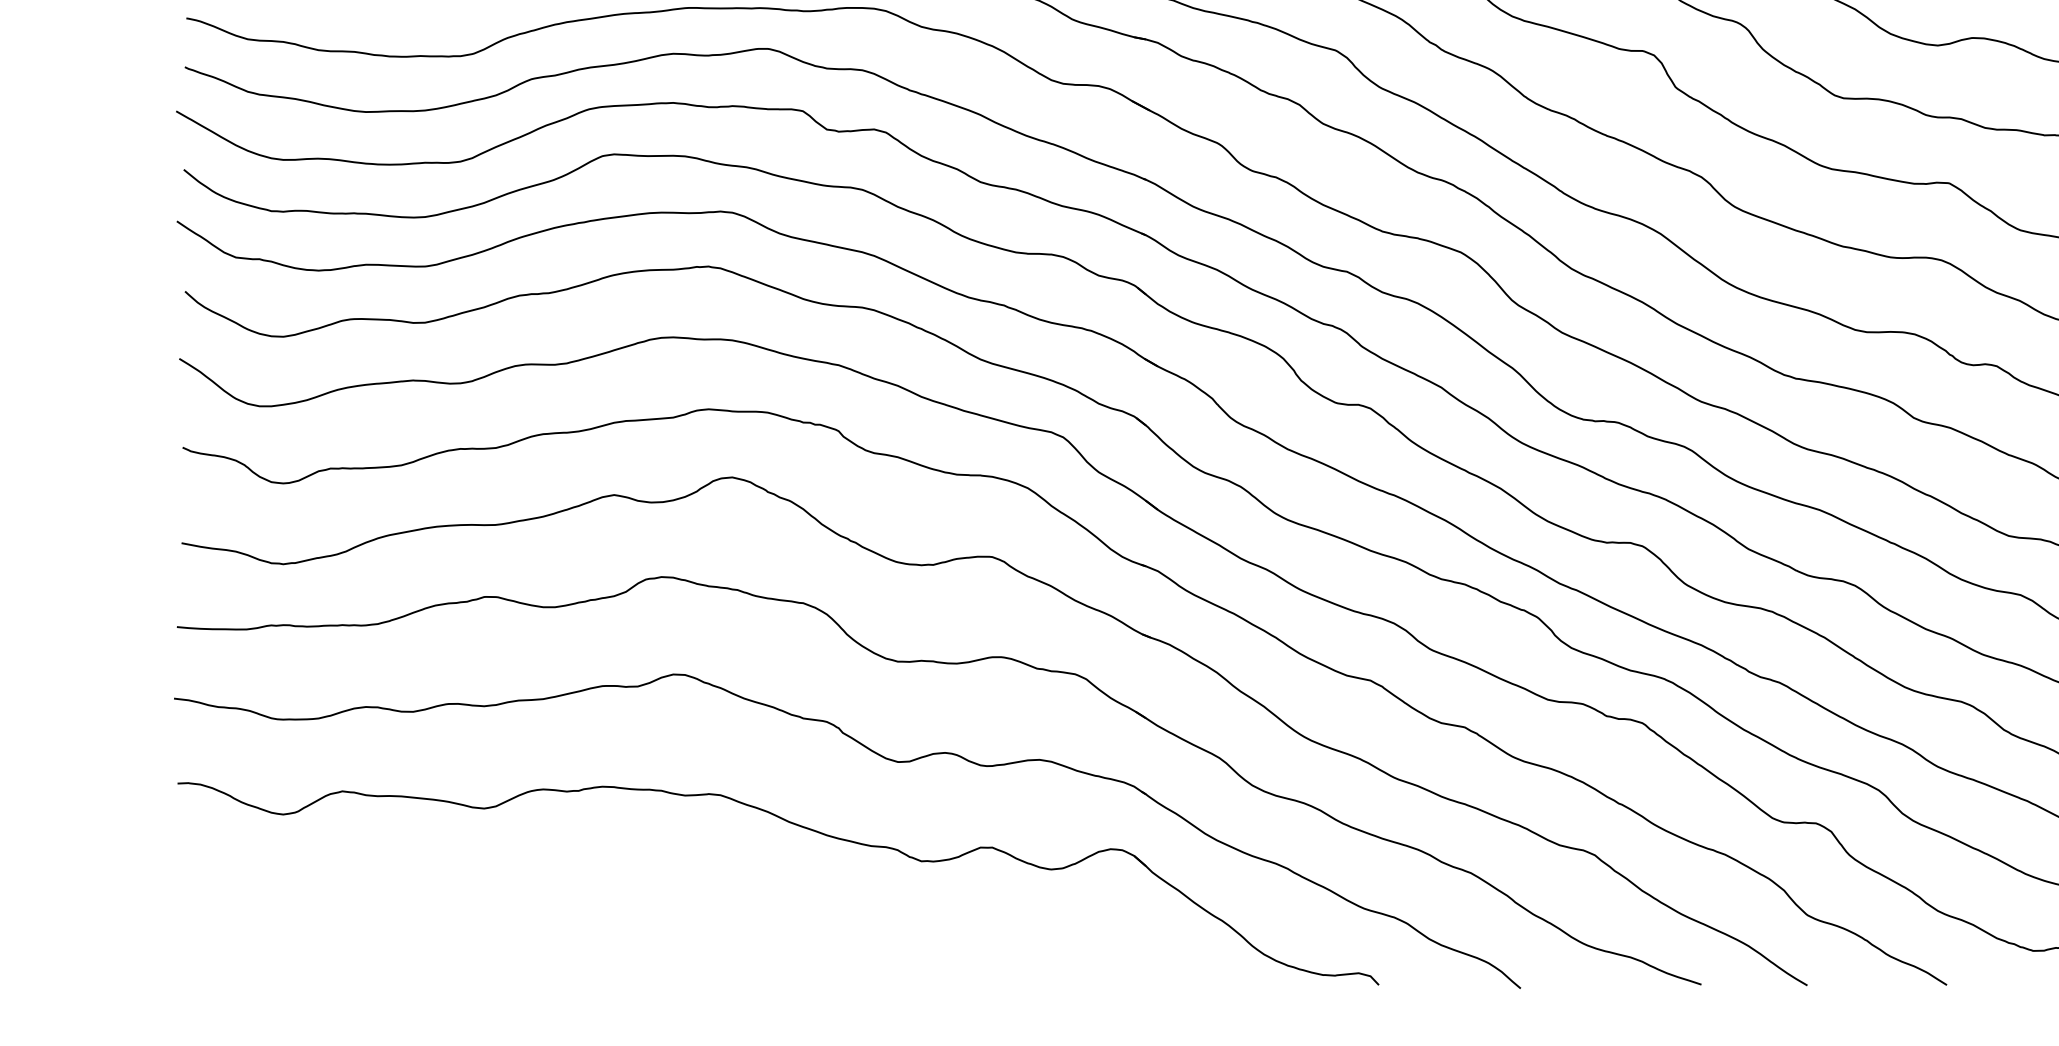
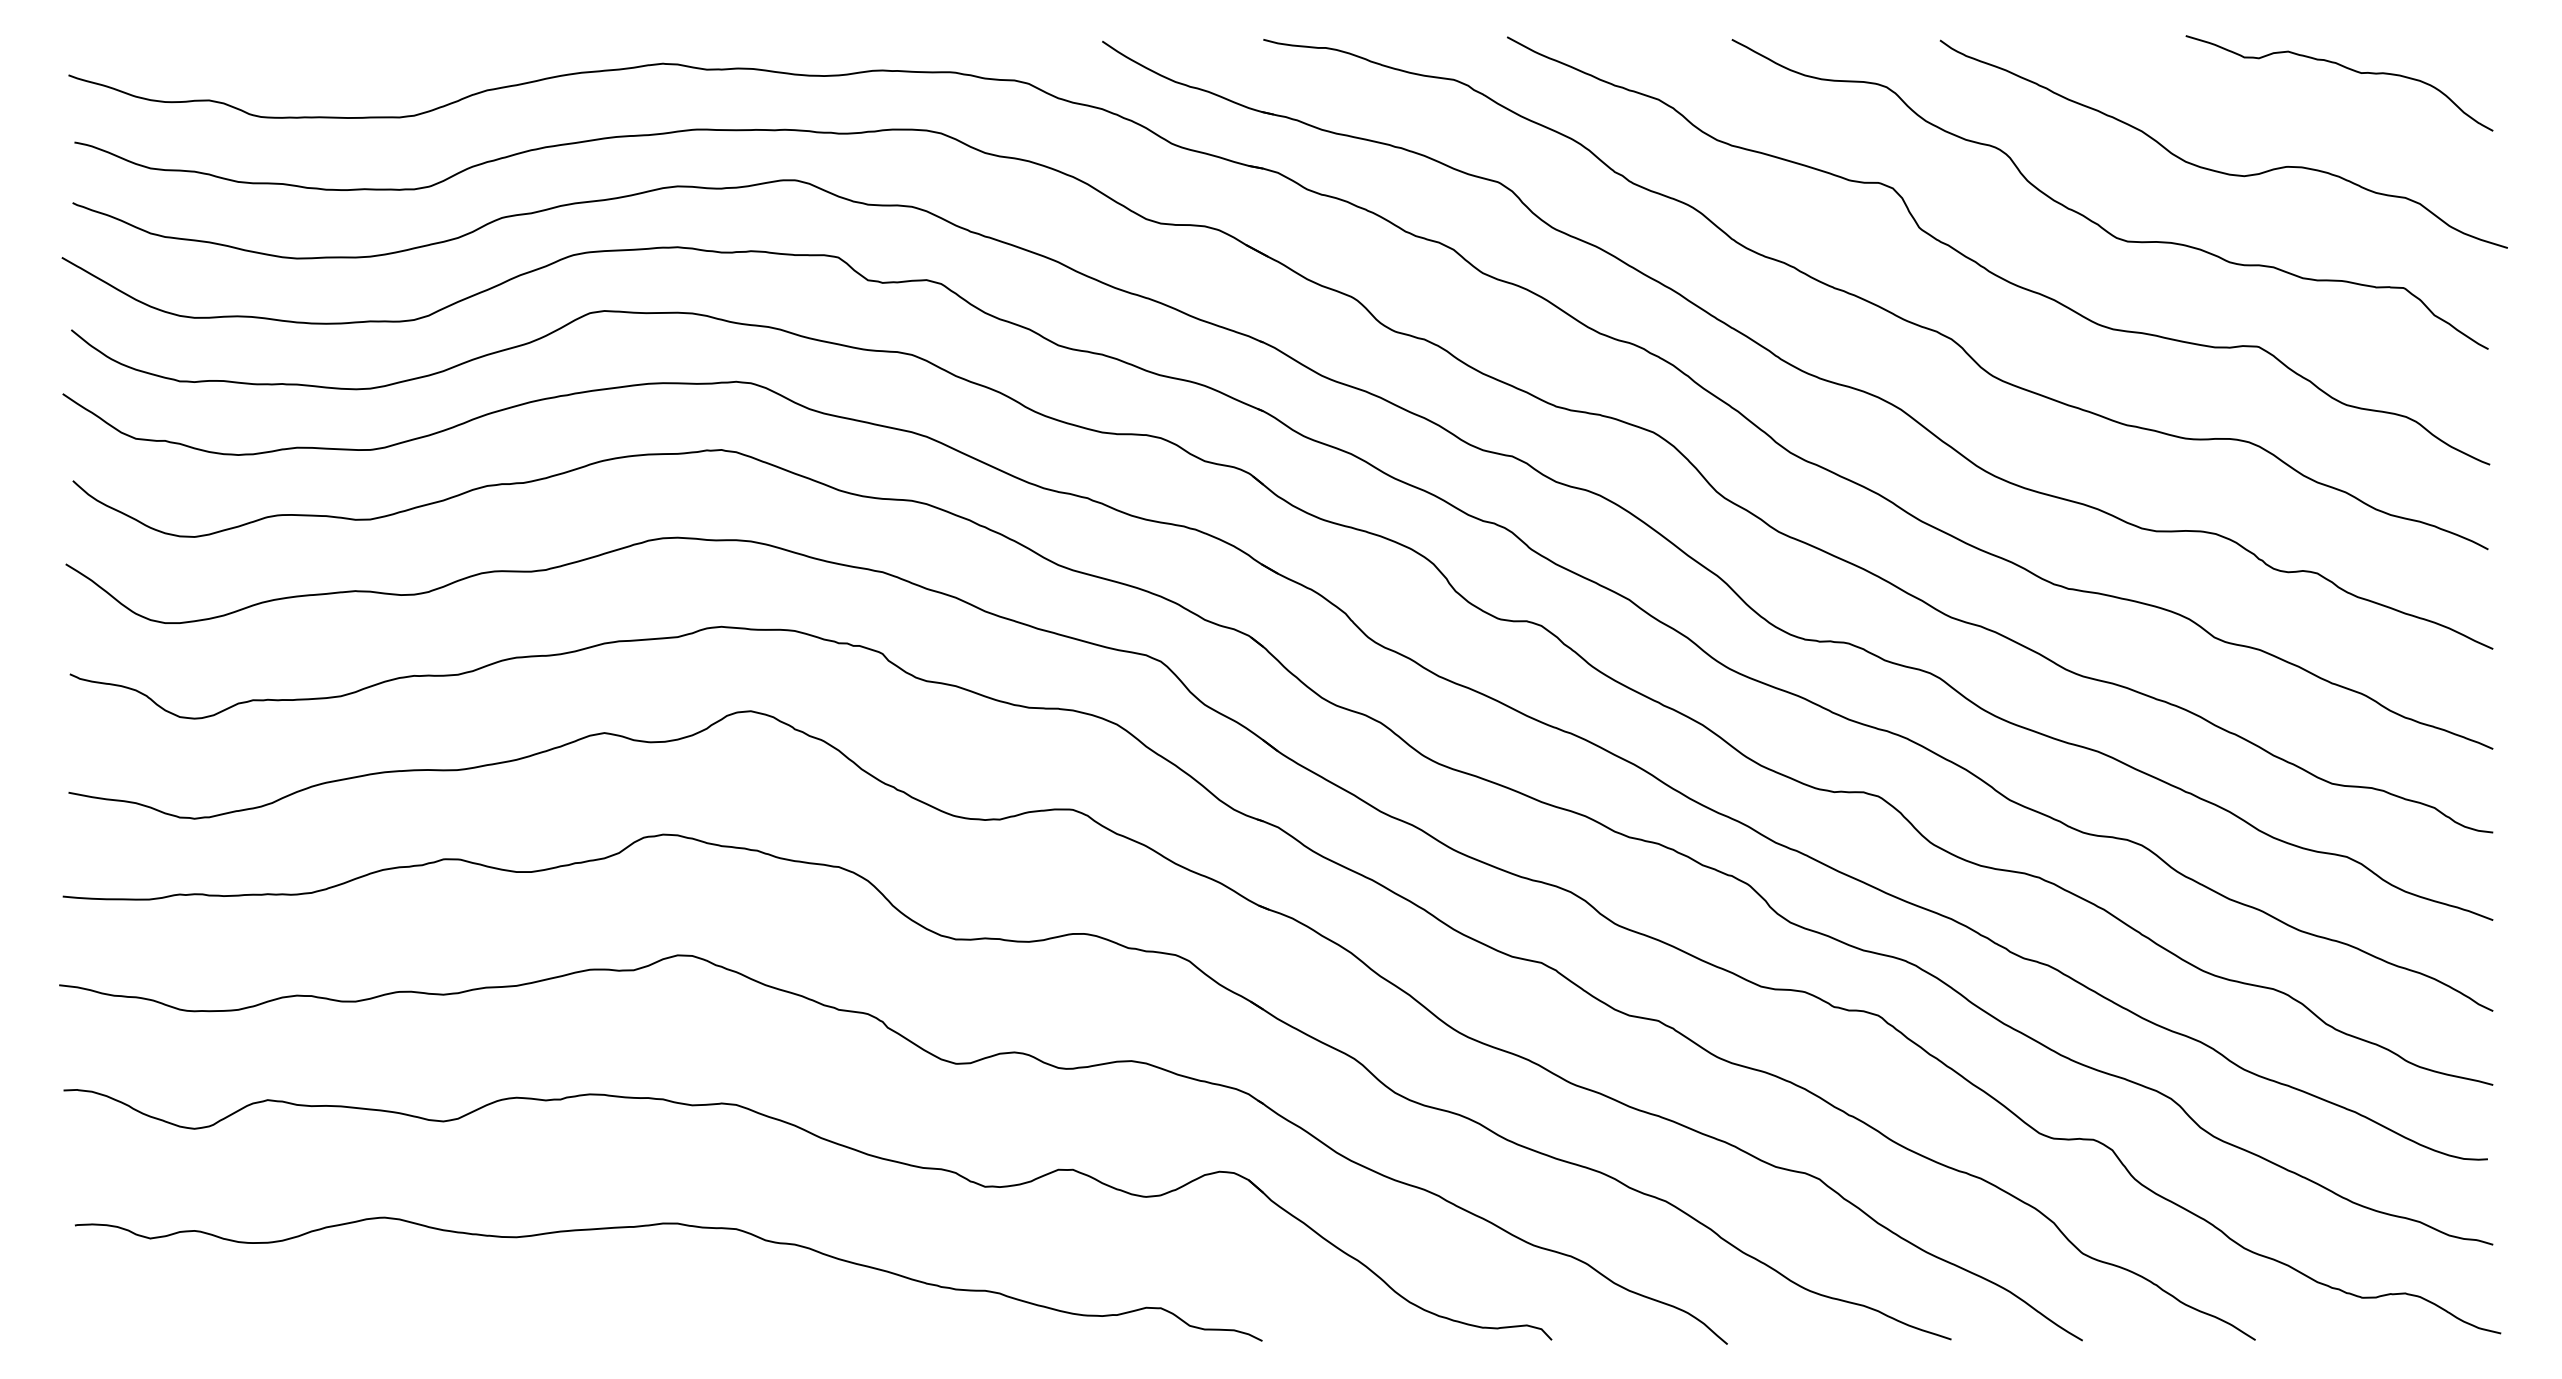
curve: (665, 891) -> (668, 1224), added

